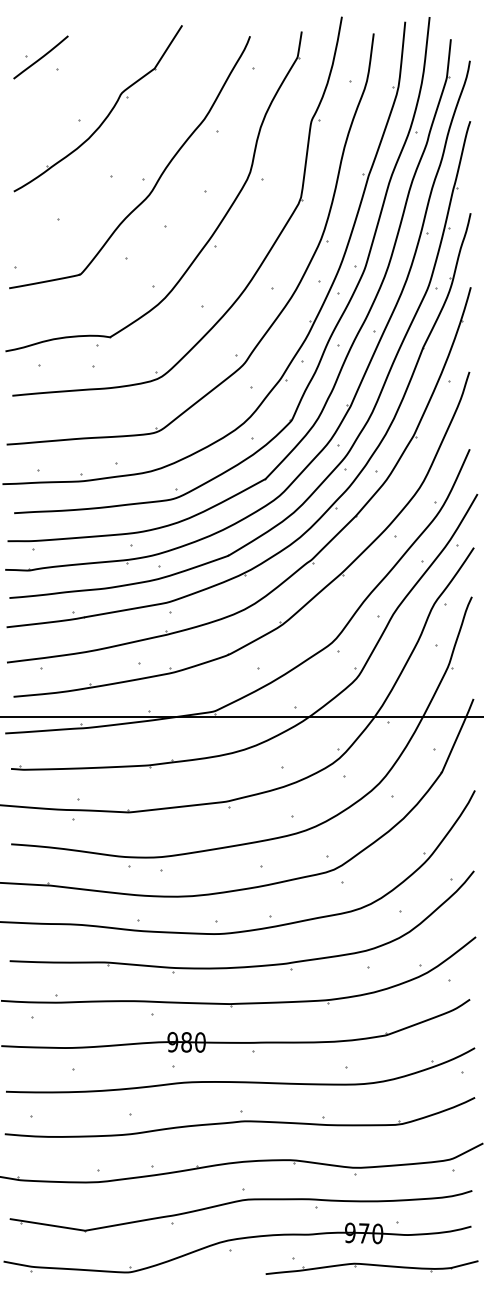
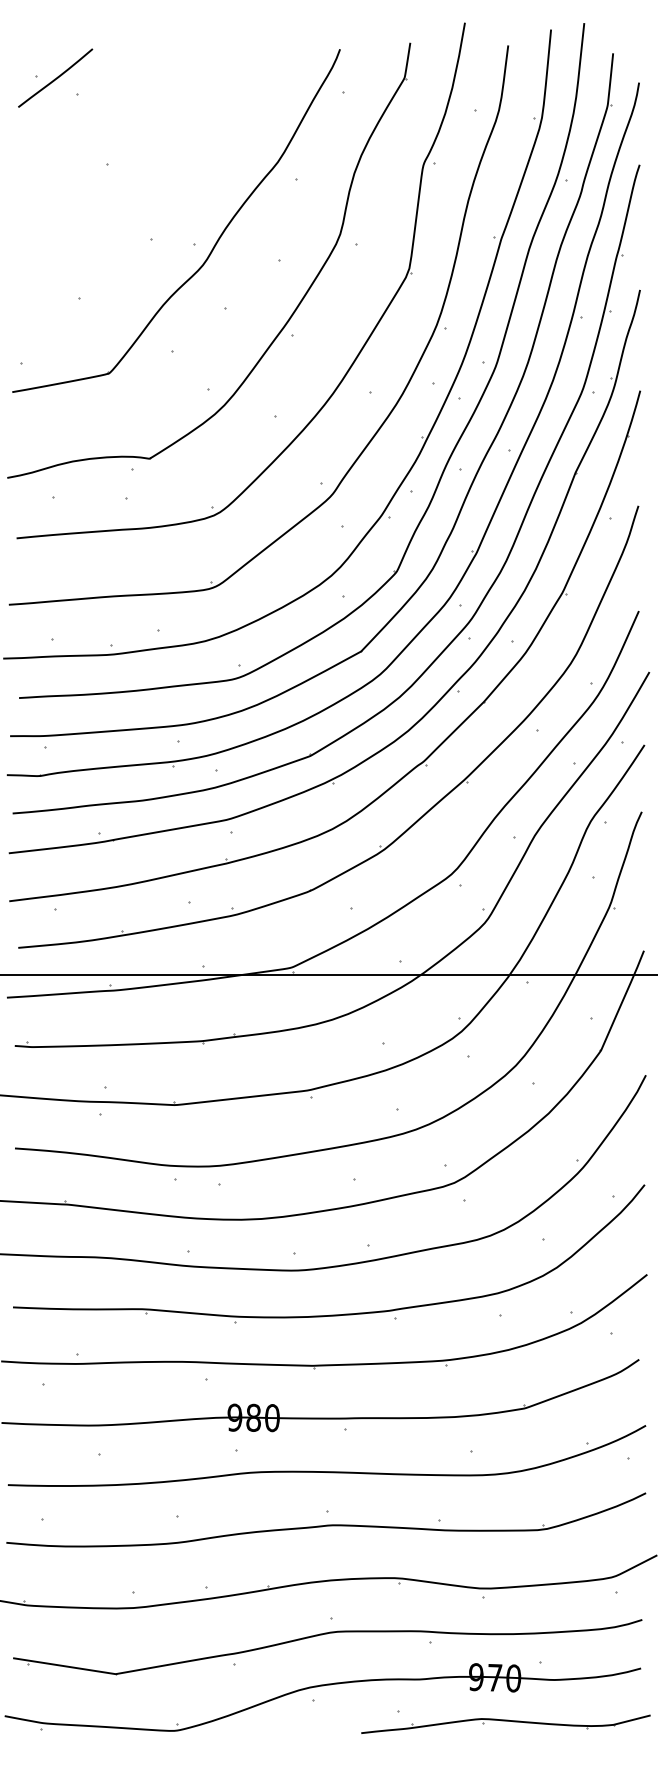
part: (107, 114) -> (146, 155), removed

